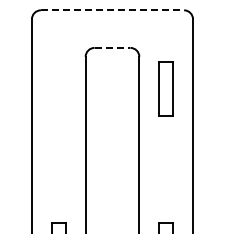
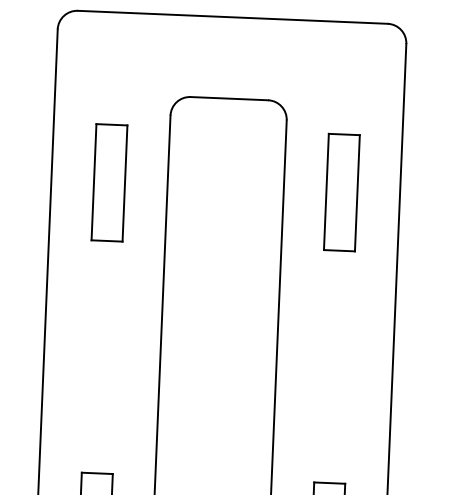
line: (112, 10) -> (232, 17), dashed -> solid
line: (112, 47) -> (229, 97), dashed -> solid
part: (58, 88) -> (108, 181), added

